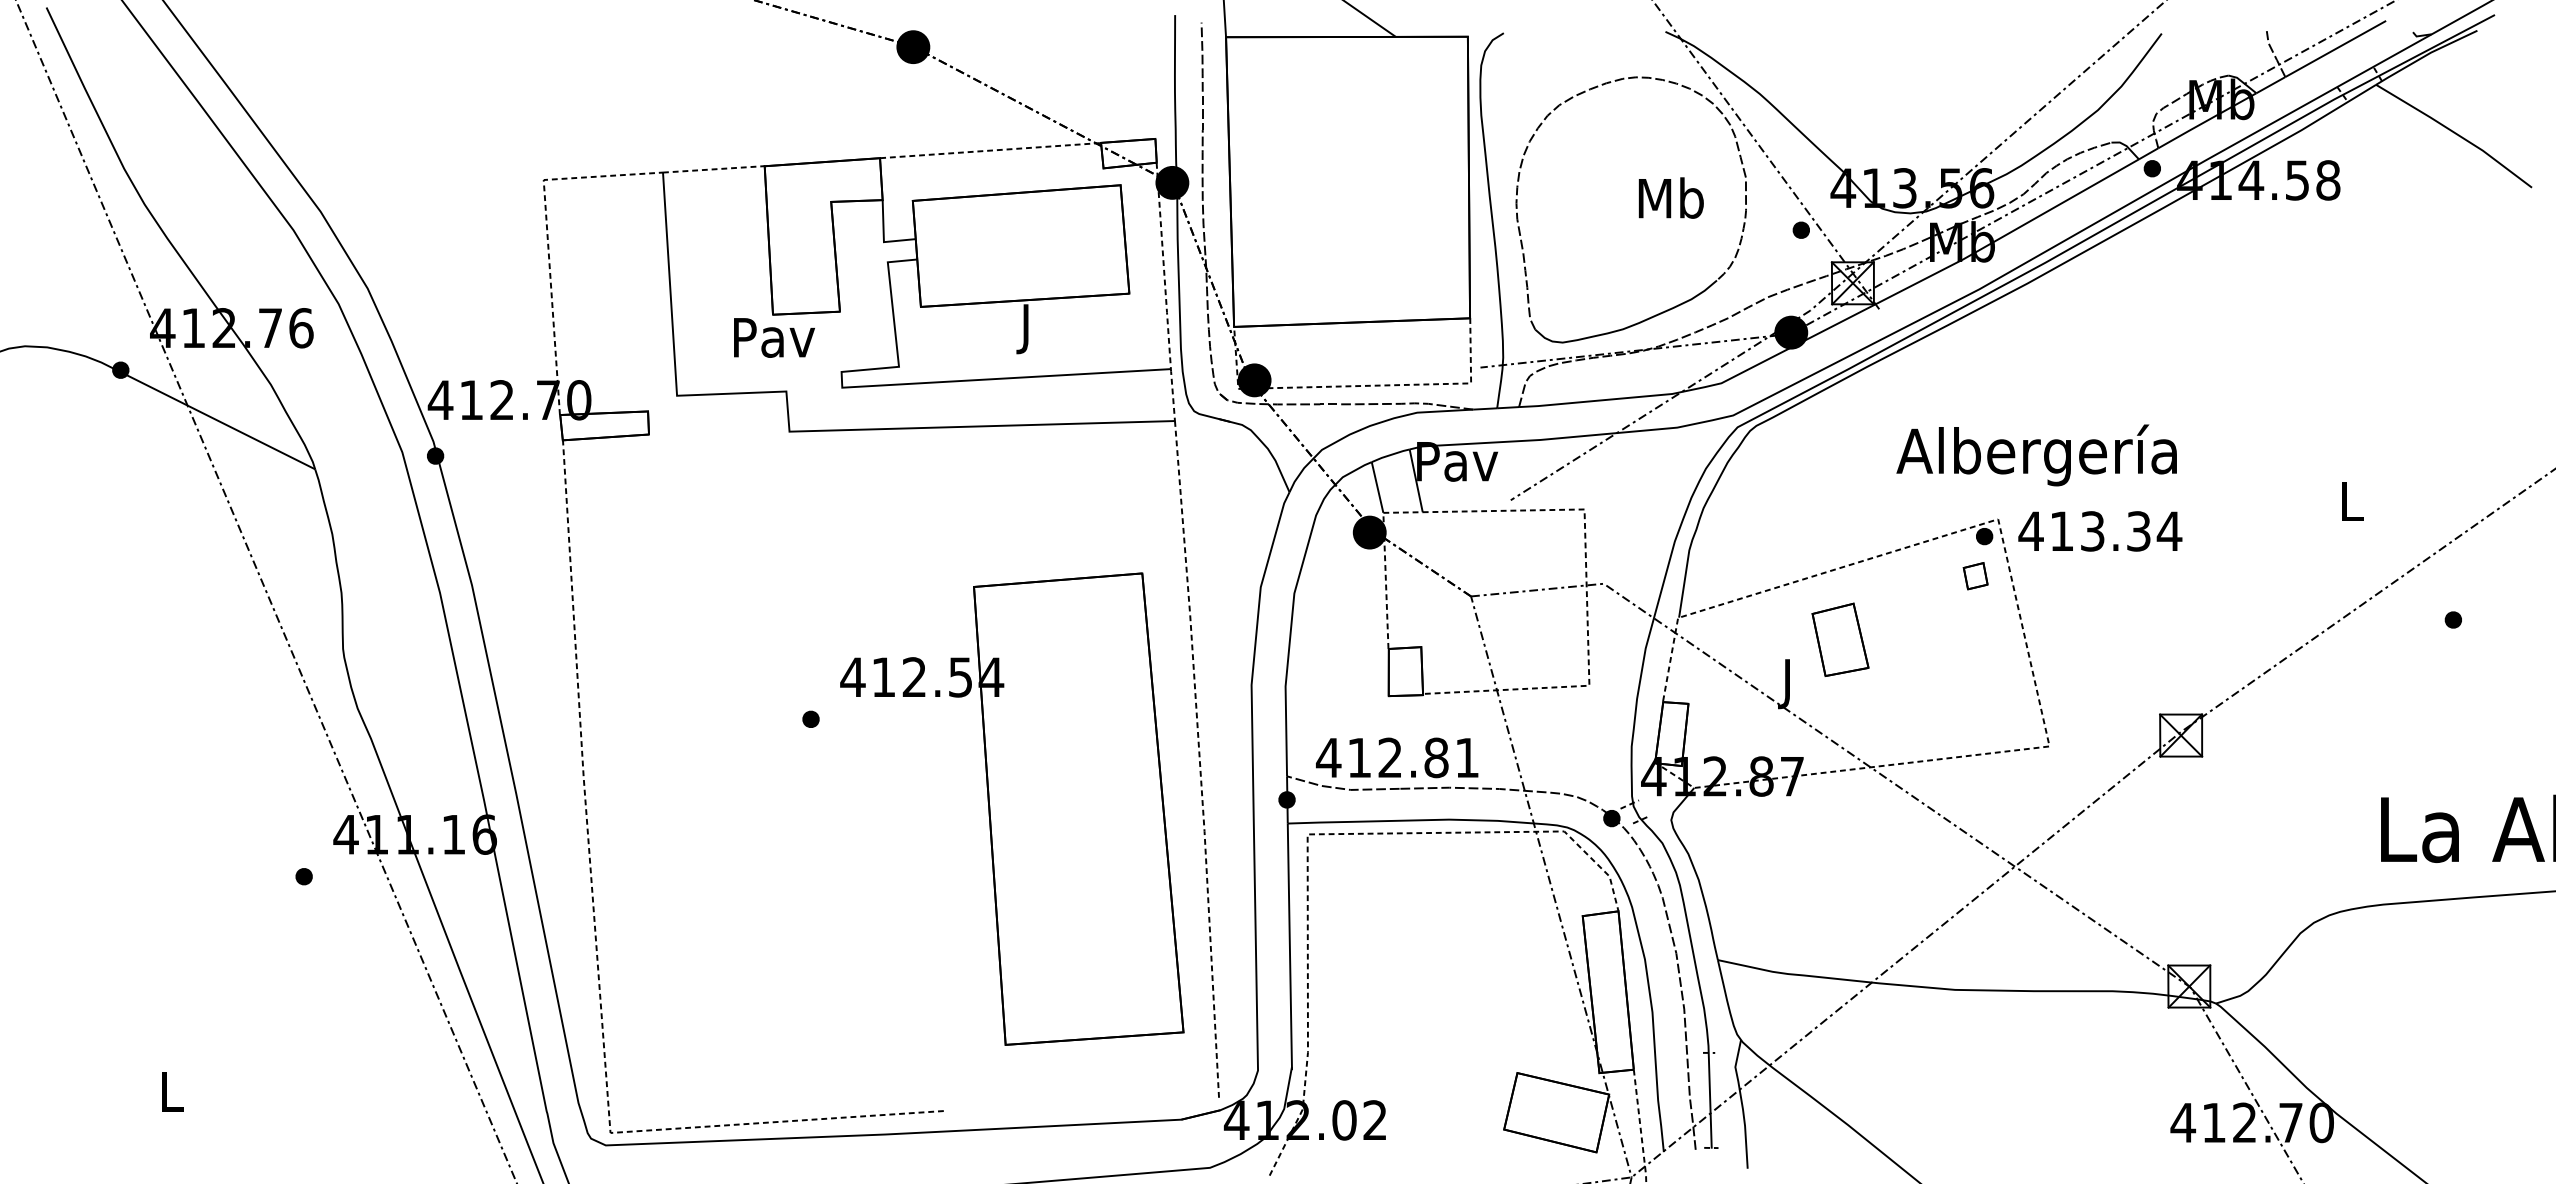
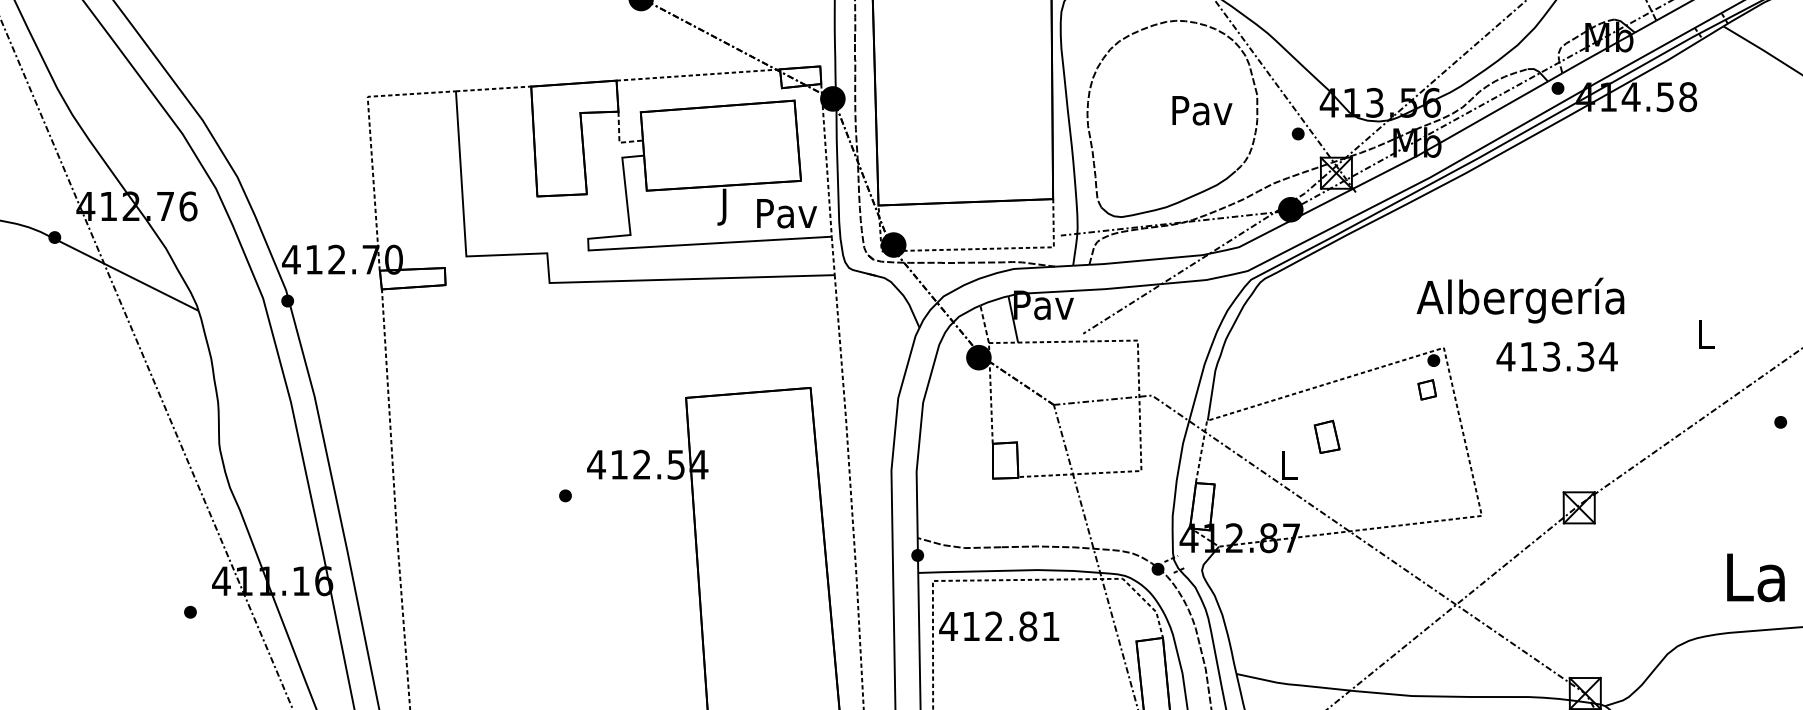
text: (1671, 197) -> (1202, 109), Mb -> Pav
line: (883, 237) -> (619, 139), solid -> dashed
text: (774, 337) -> (787, 213), moved
text: (2036, 455) -> (1520, 300), moved
line: (1377, 487) -> (984, 324), solid -> dashed
text: (2100, 531) -> (1557, 356), moved
part: (1840, 639) -> (1327, 436), size x0.6
text: (1789, 684) -> (1289, 470), J -> L
text: (1397, 757) -> (999, 626), moved

